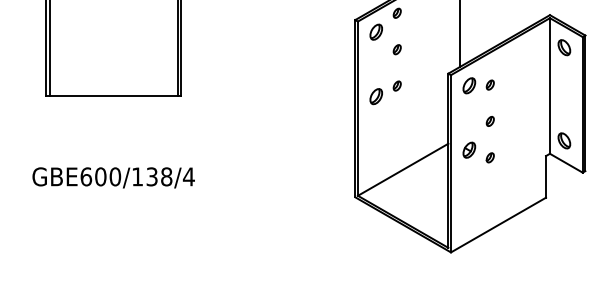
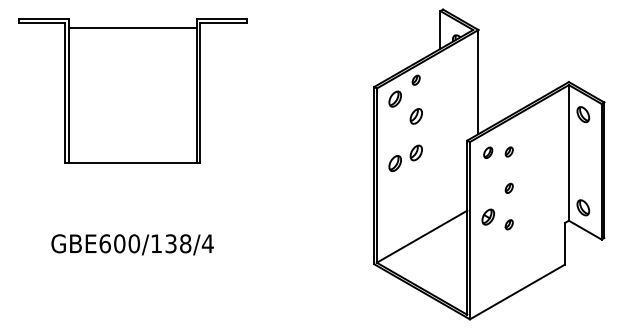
part: (396, 49) -> (415, 116), size x1.6
part: (396, 85) -> (415, 152), size x1.6
part: (468, 85) -> (487, 152), size x0.7

